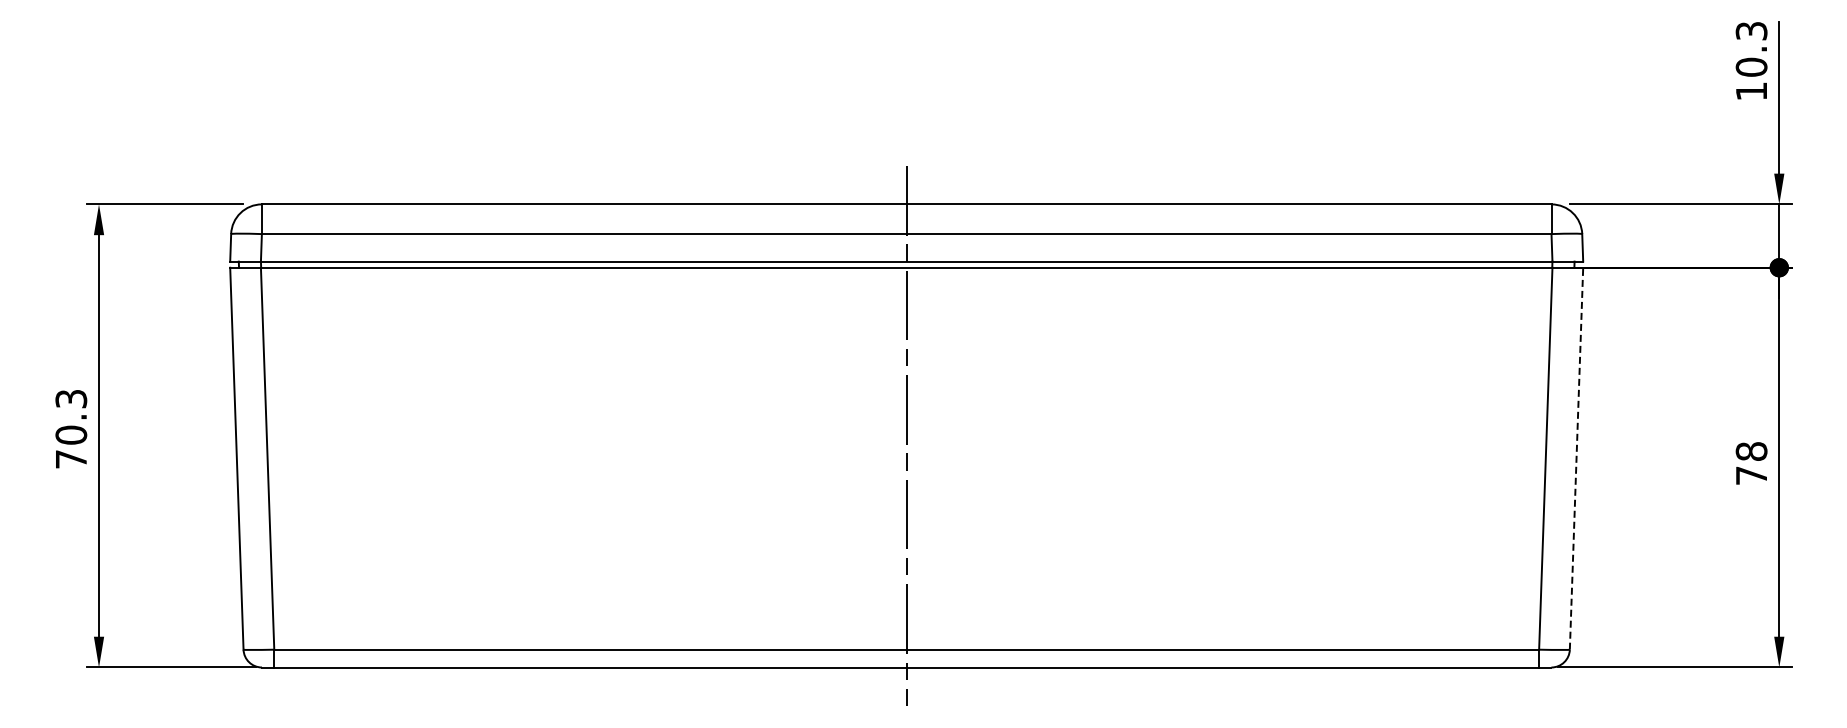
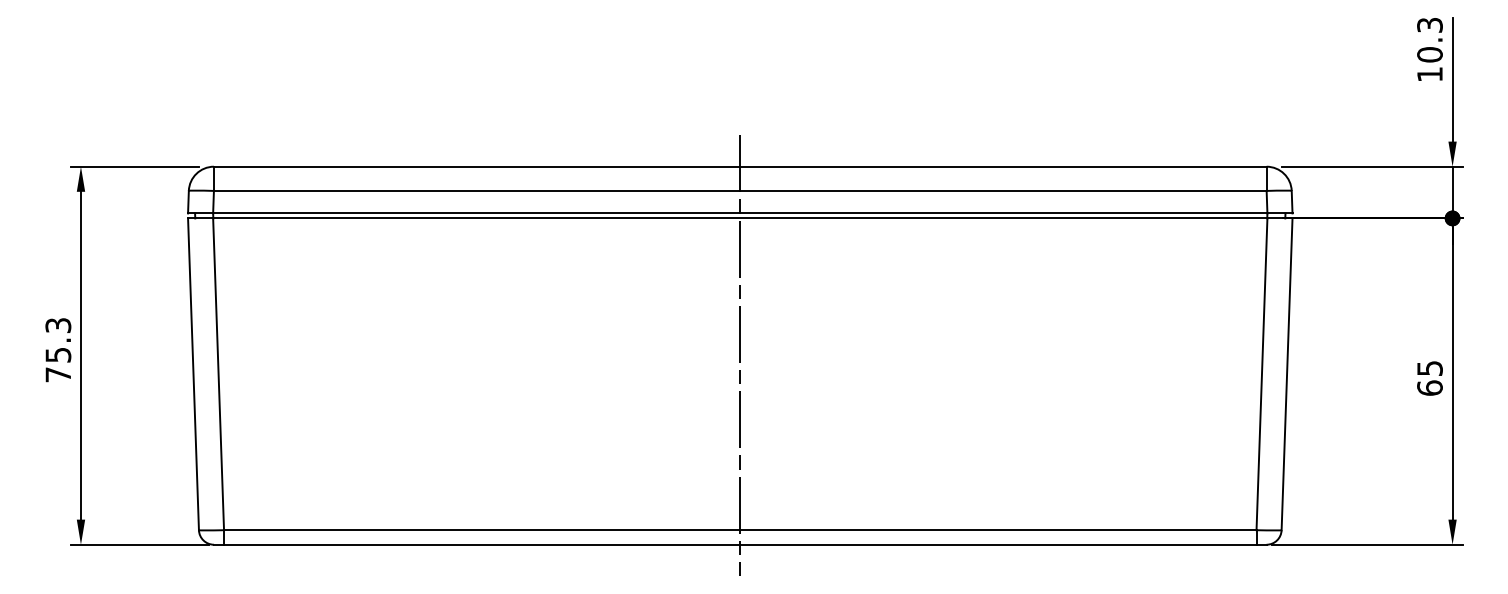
text: (71, 434) -> (58, 354), 70.3 -> 75.3
line: (1576, 458) -> (1287, 374), dashed -> solid
text: (1751, 463) -> (1429, 378), 78 -> 65

